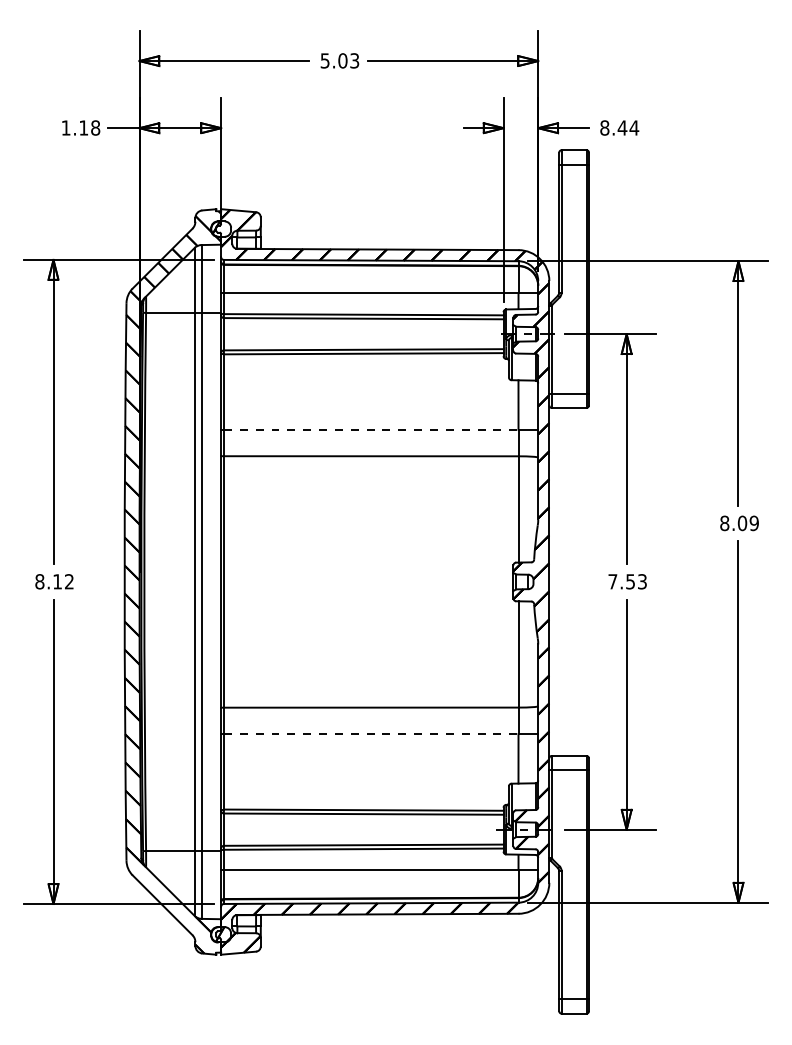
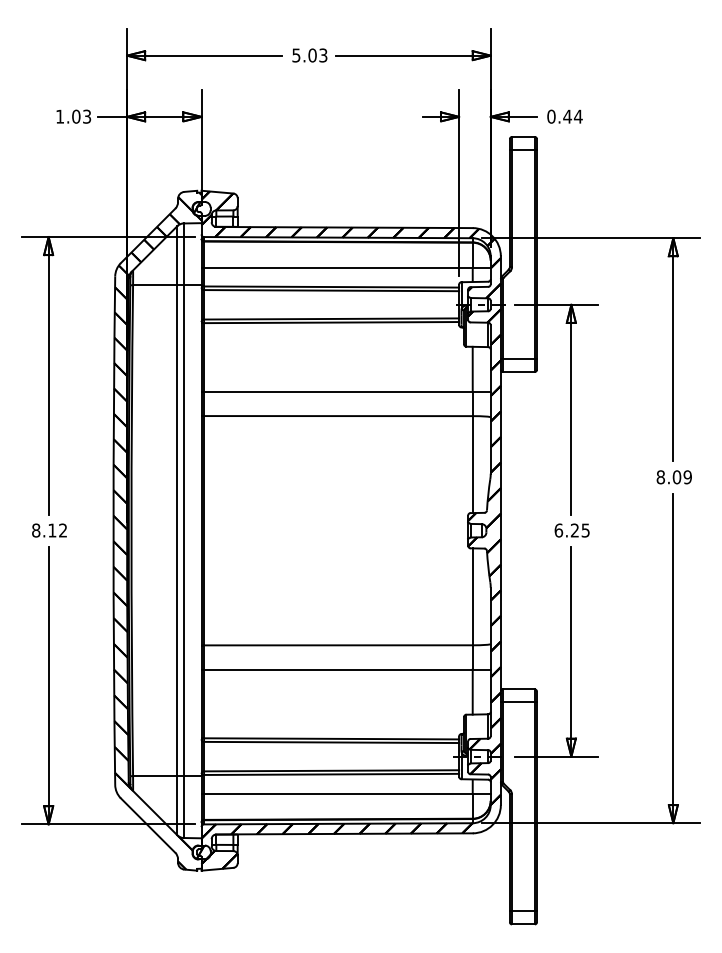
text: (89, 127) -> (81, 116), 1.18 -> 1.03
text: (604, 127) -> (551, 116), 8.44 -> 0.44
line: (371, 429) -> (338, 391), dashed -> solid
text: (627, 581) -> (572, 530), 7.53 -> 6.25
line: (371, 734) -> (338, 669), dashed -> solid

